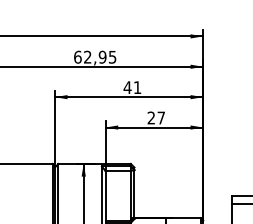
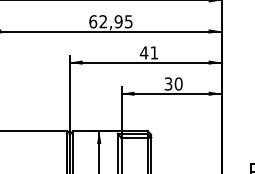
text: (156, 117) -> (173, 83), 27 -> 30

